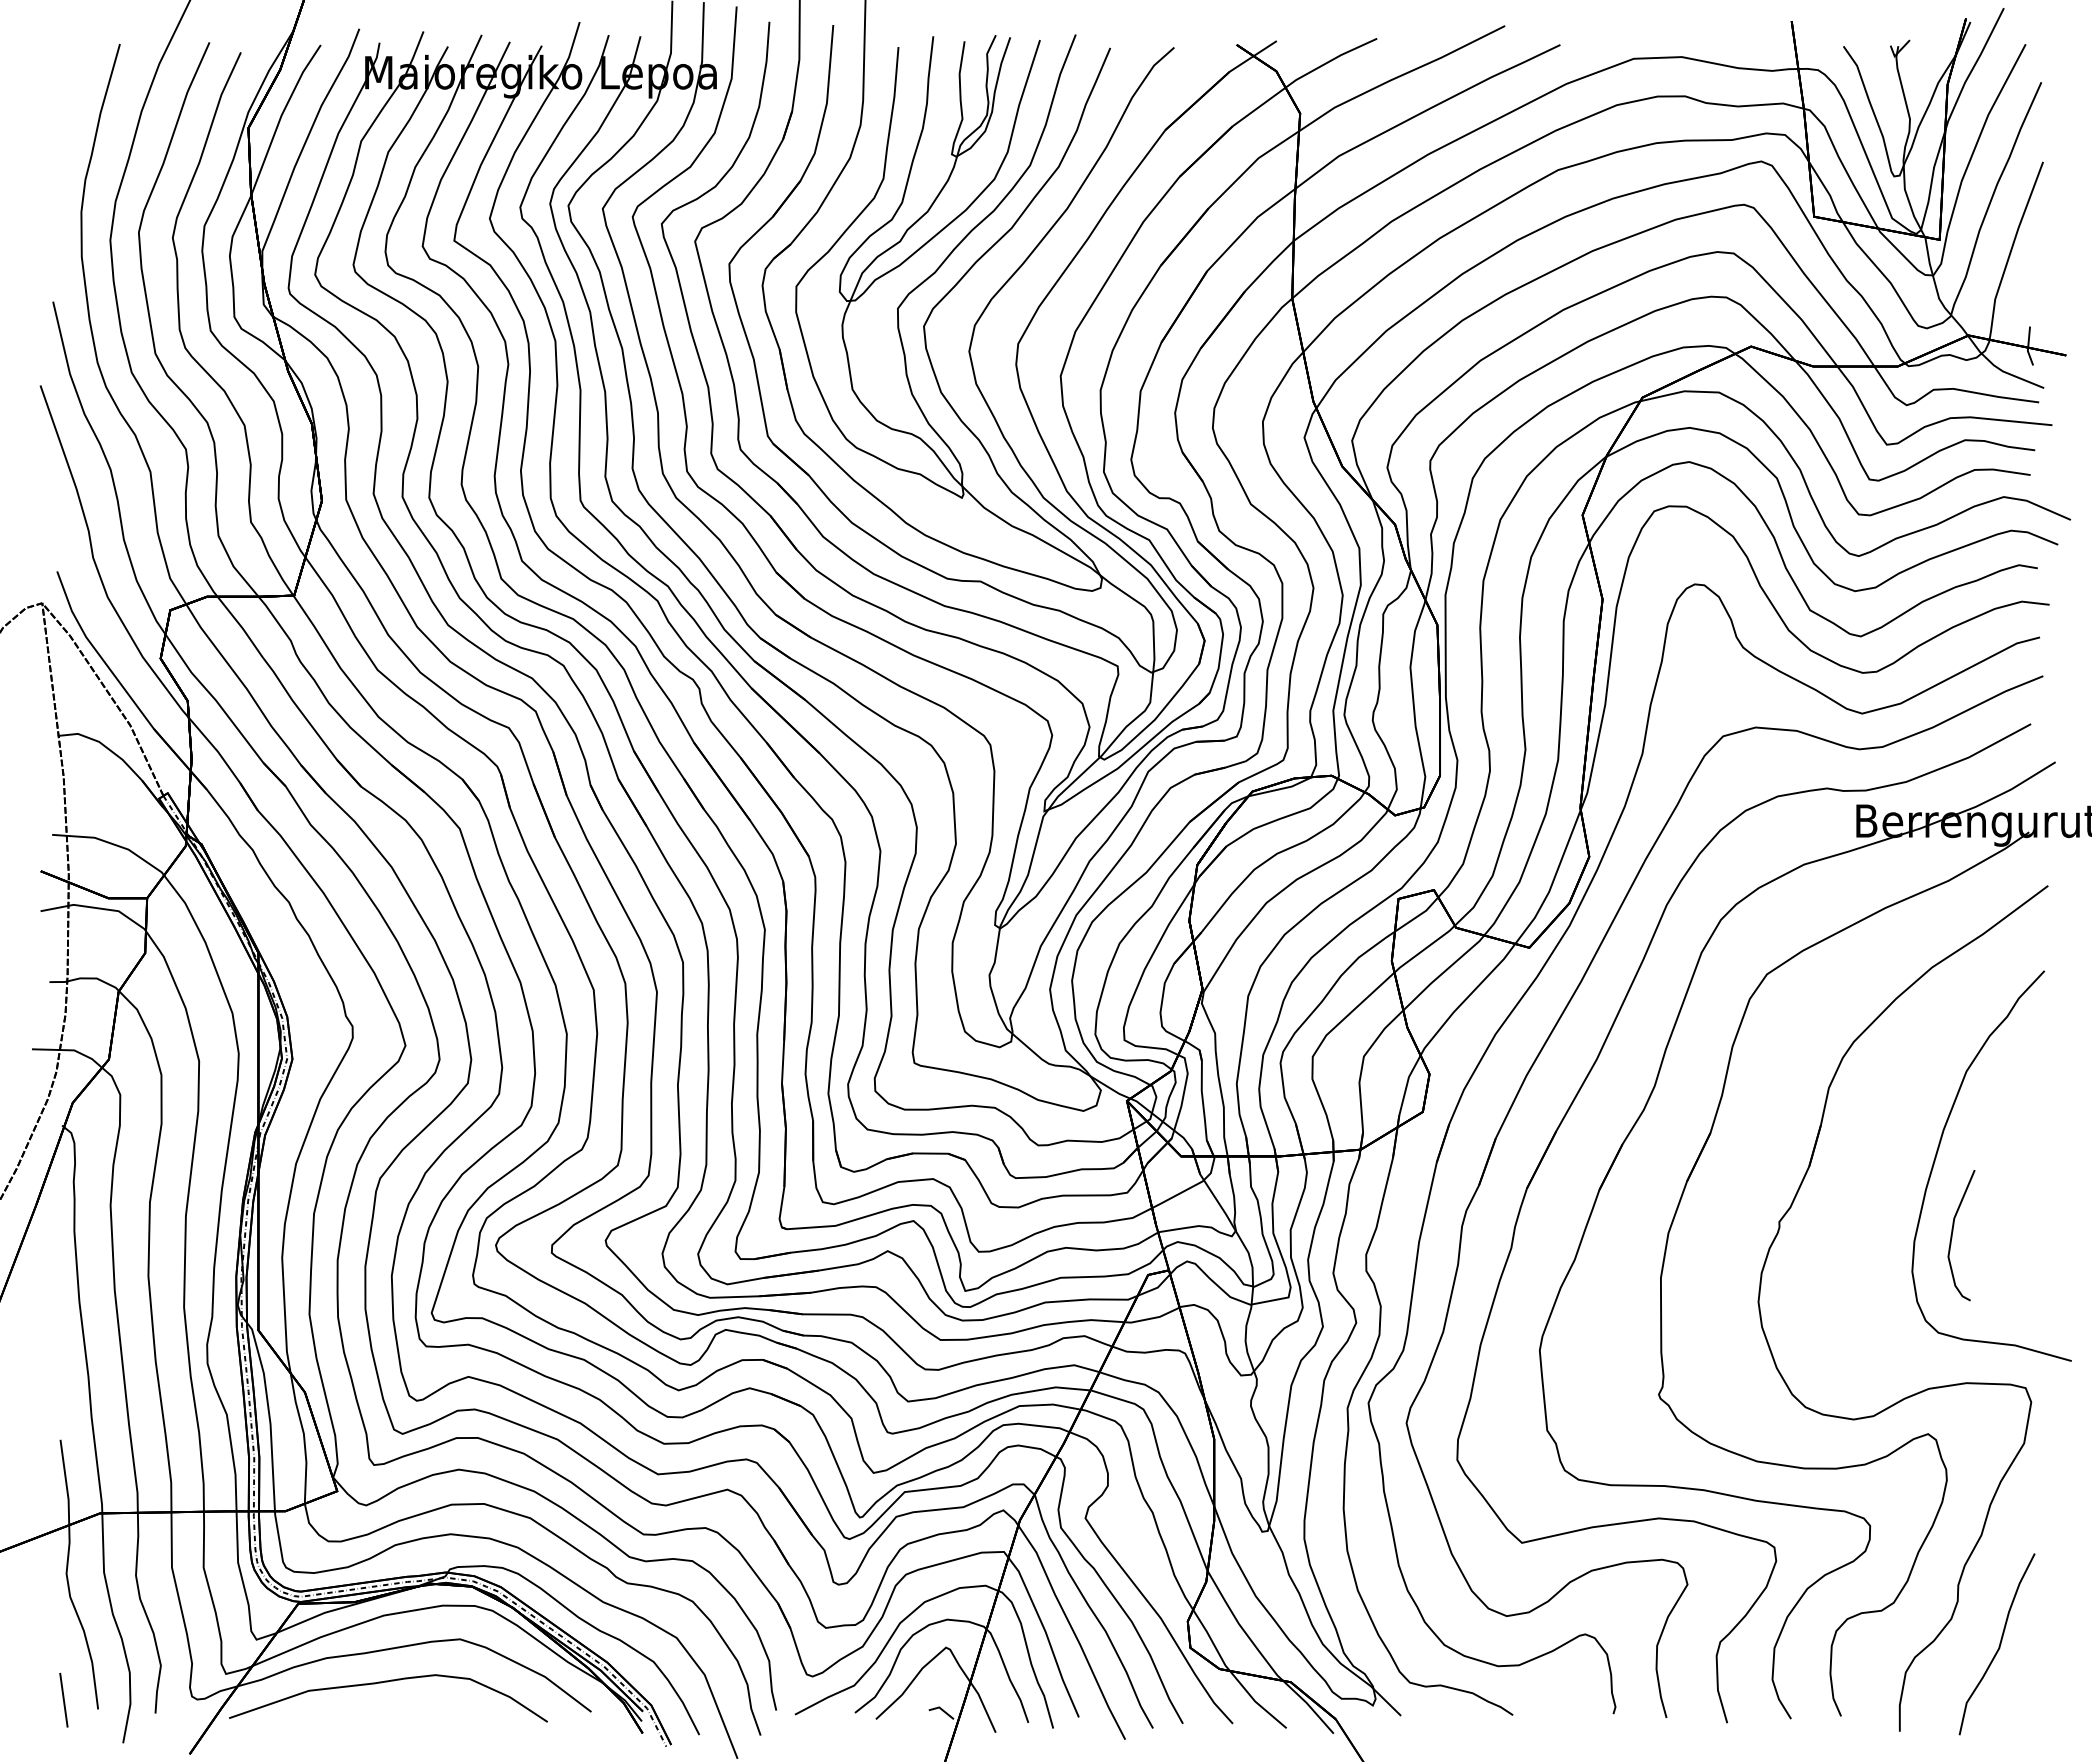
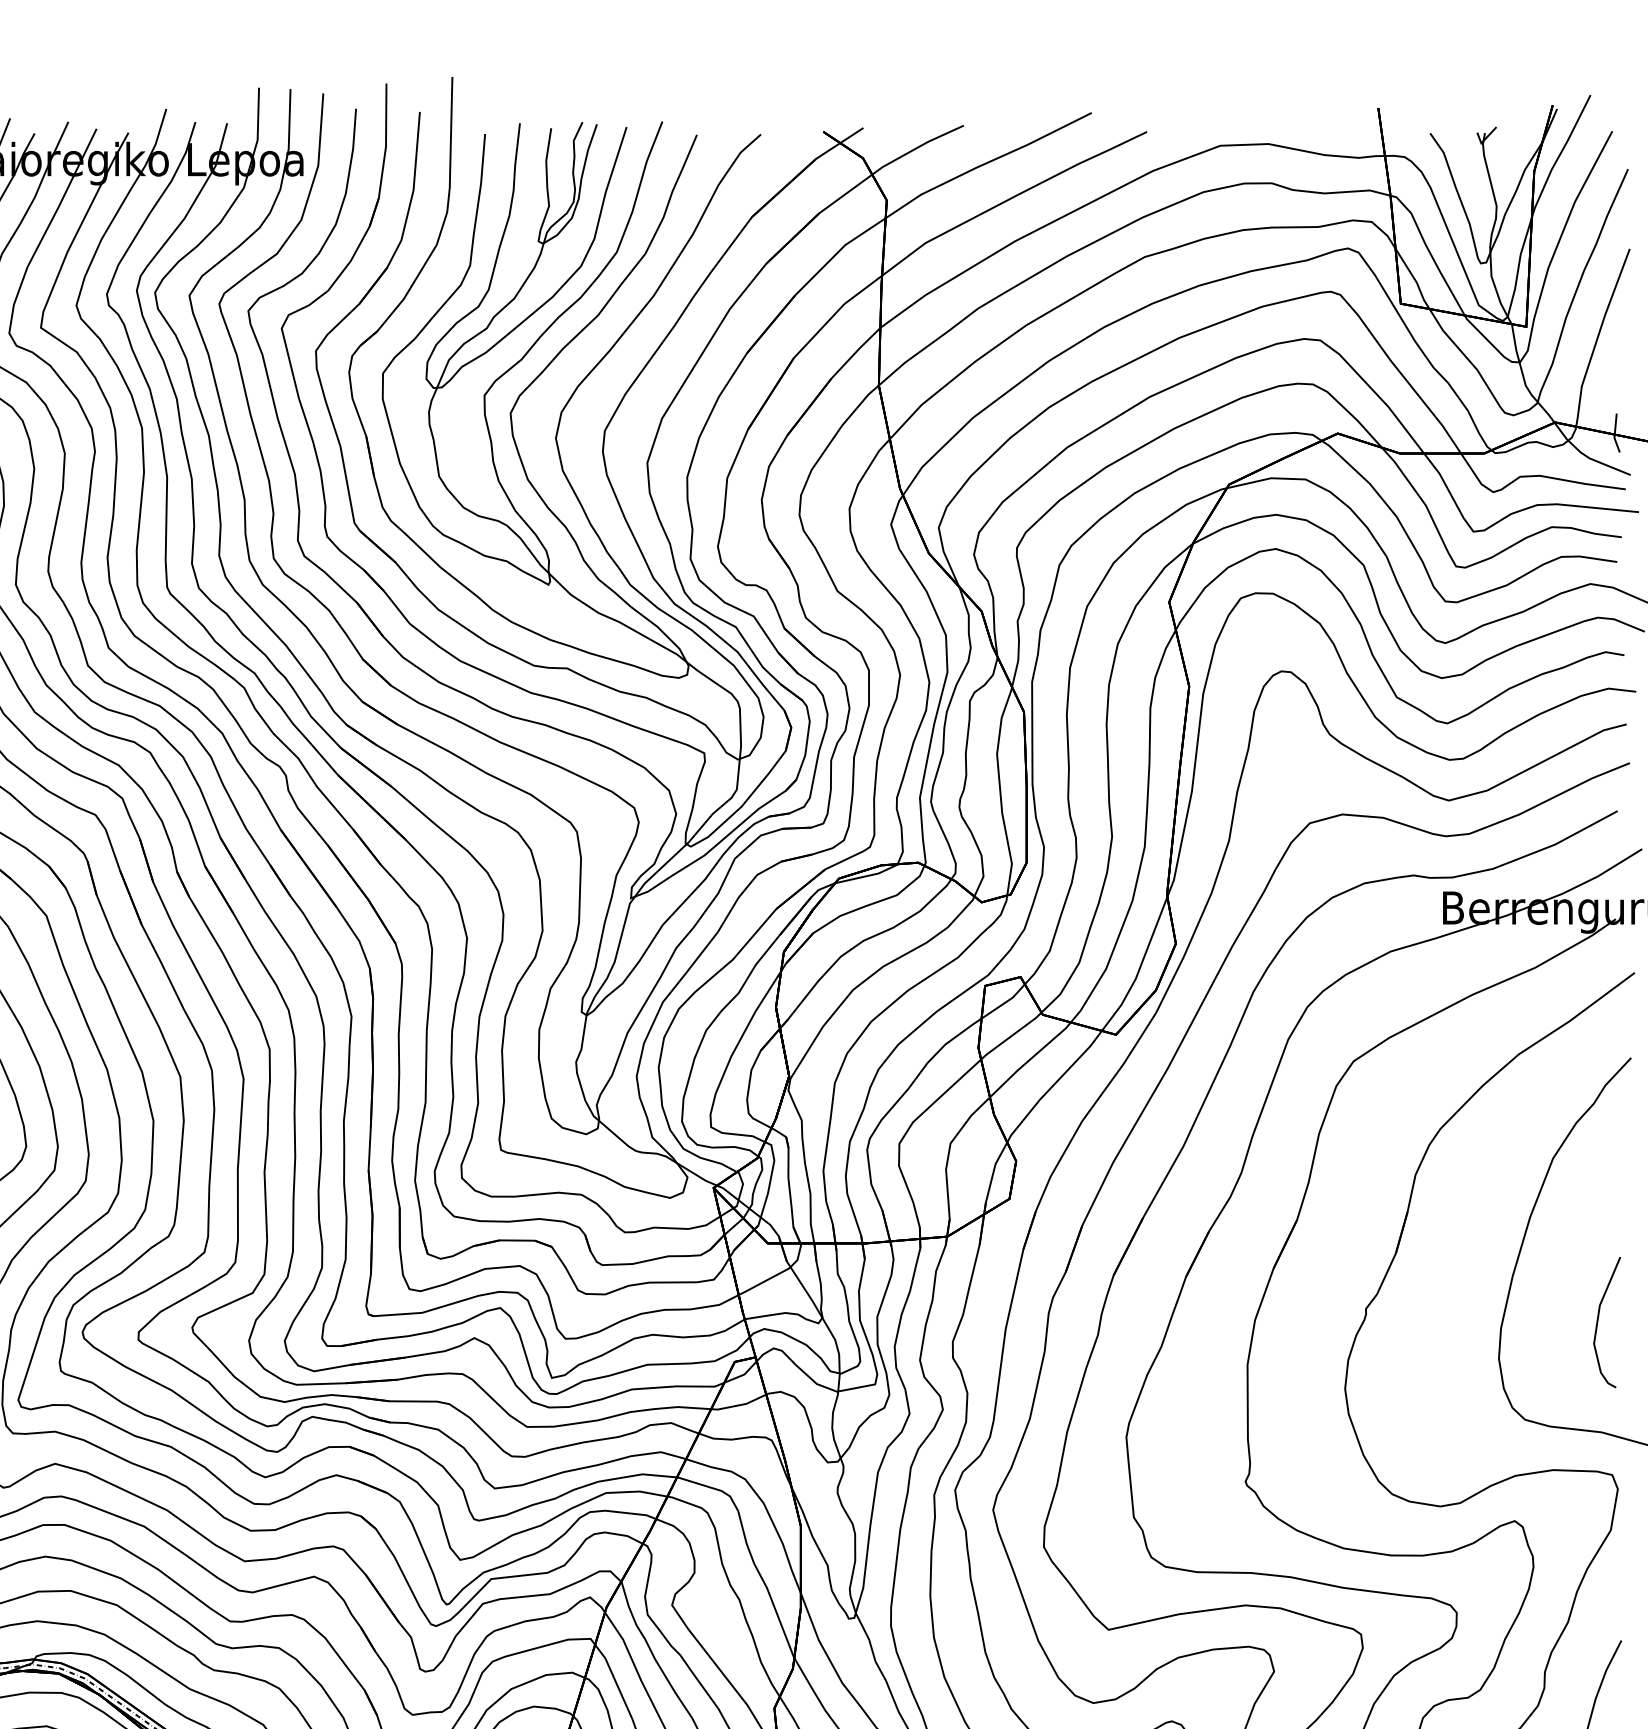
curve: (1953, 1231) -> (1599, 1318), moved

